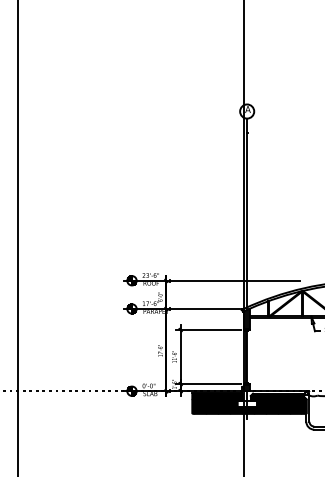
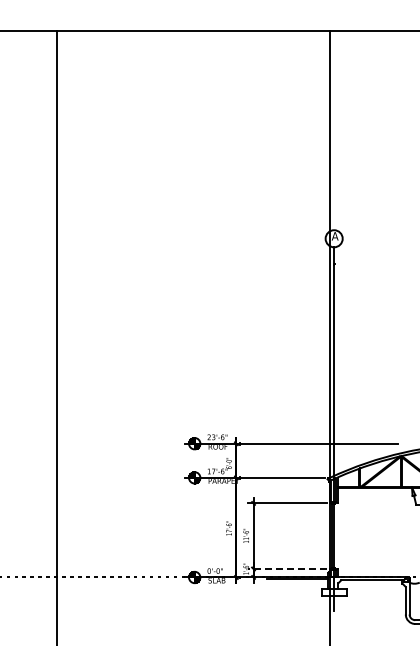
line: (208, 383) -> (287, 568), solid -> dashed
hatch: (249, 402) -> (336, 591), removed

